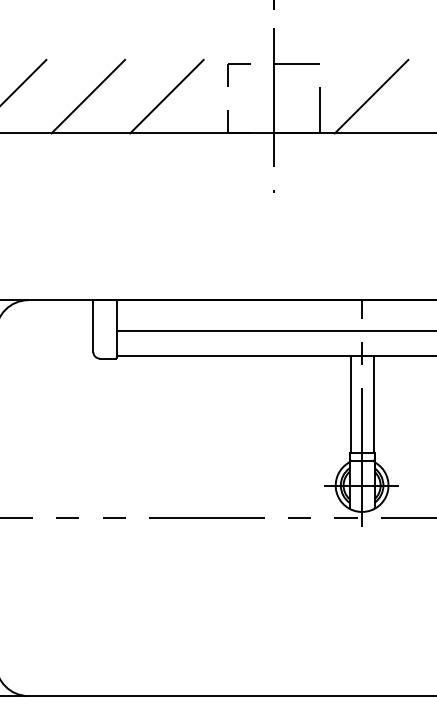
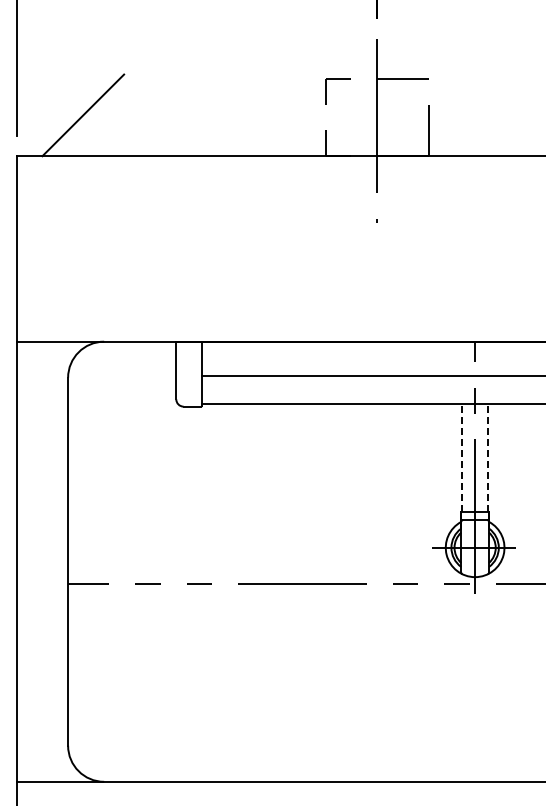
line: (88, 96) -> (170, 115), removed
line: (166, 96) -> (257, 115), removed
line: (371, 96) -> (485, 115), removed
line: (350, 404) -> (462, 457), solid -> dashed
line: (374, 404) -> (488, 457), solid -> dashed

